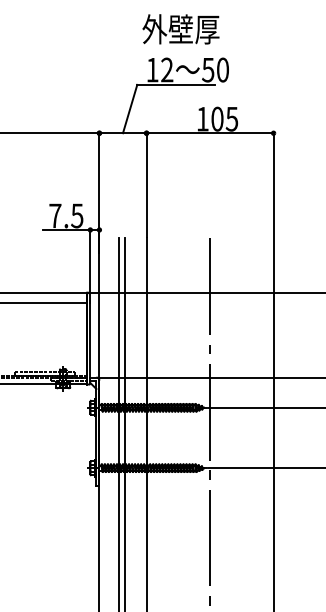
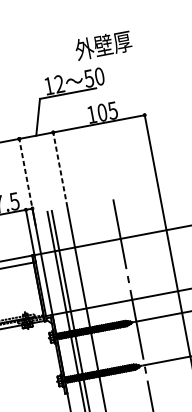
text: (180, 29) -> (103, 45), moved
line: (99, 183) -> (26, 175), solid -> dashed
line: (146, 183) -> (60, 168), solid -> dashed

